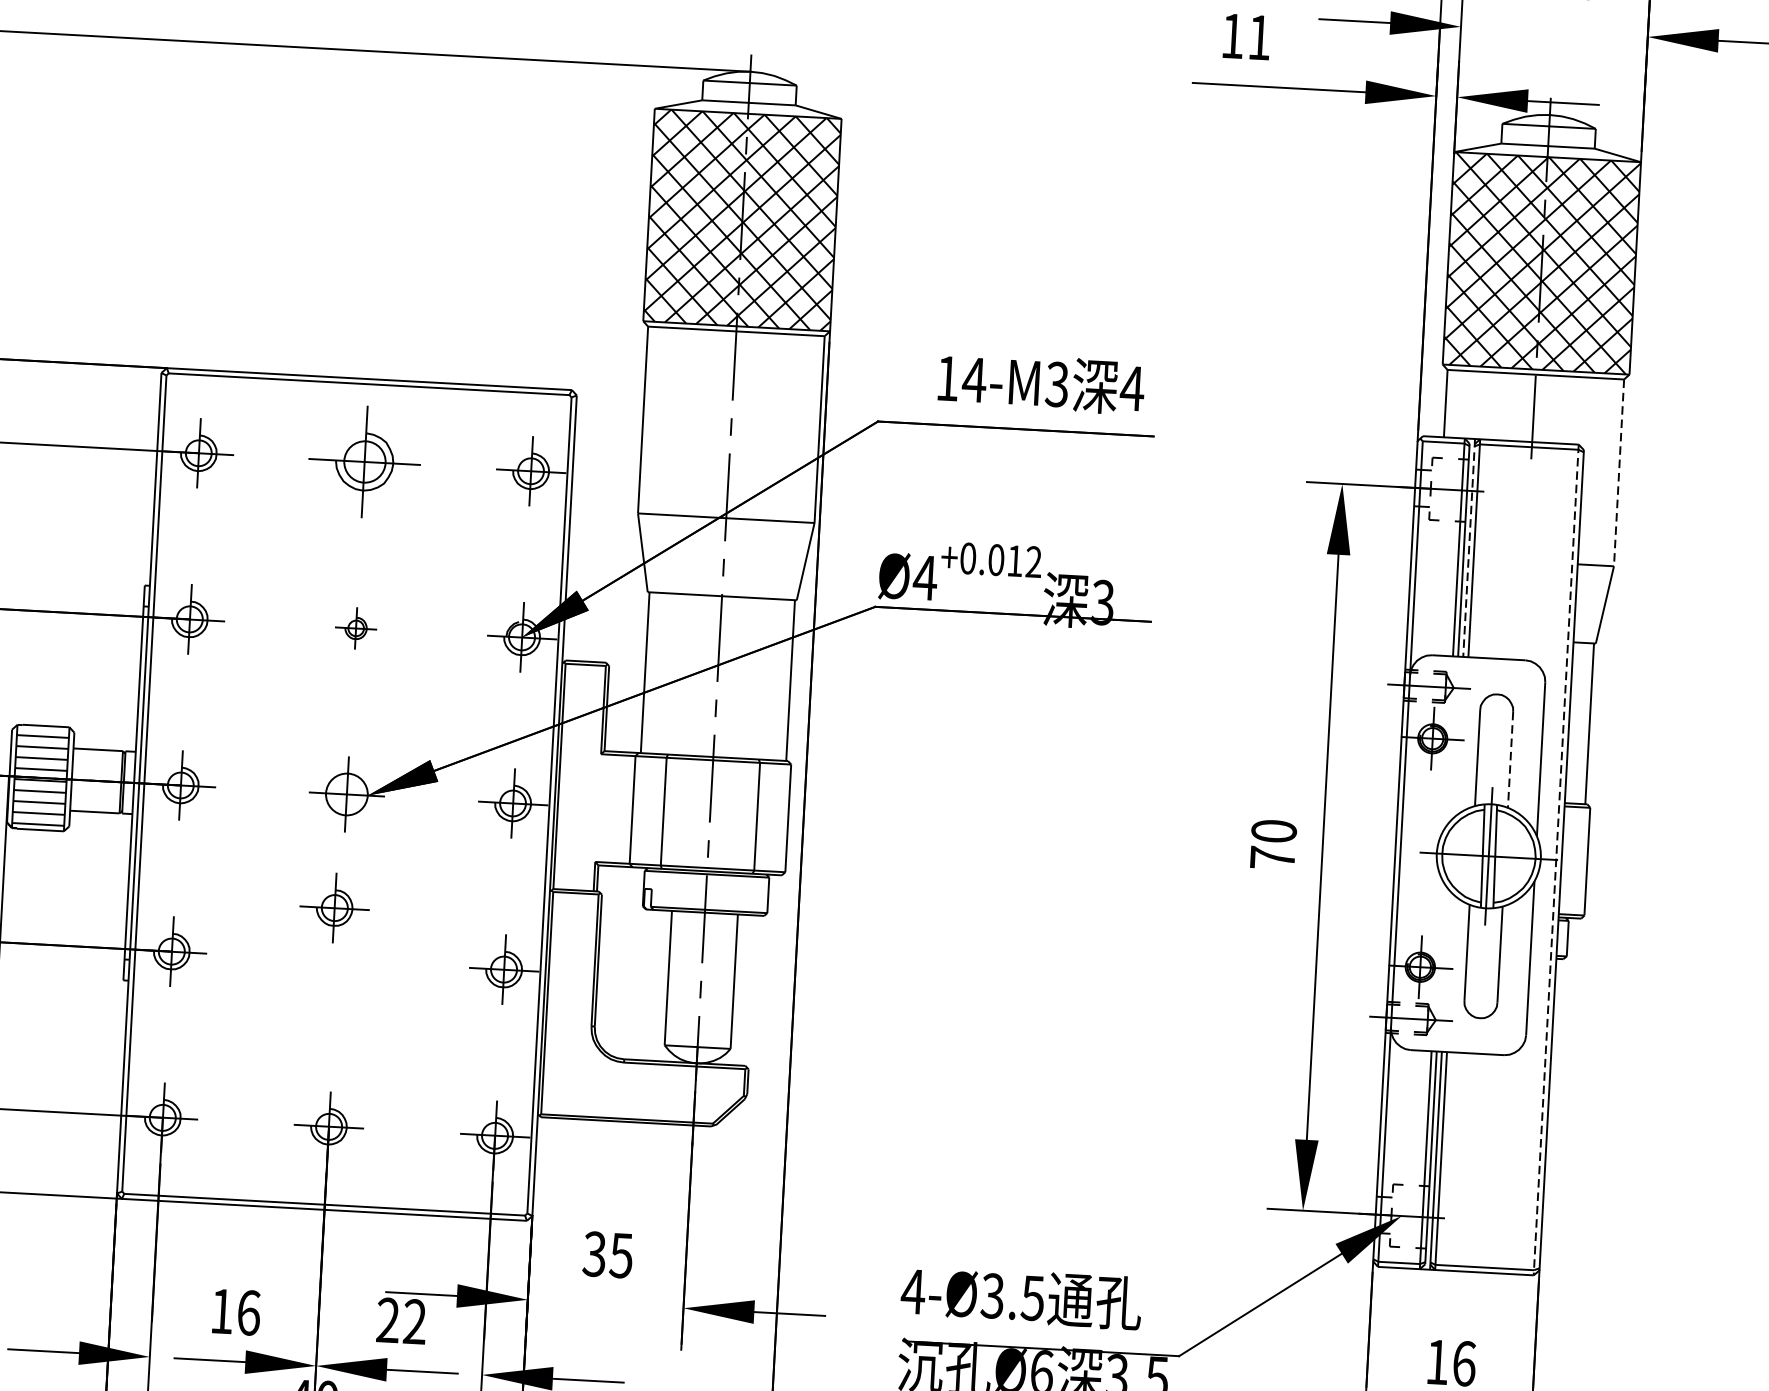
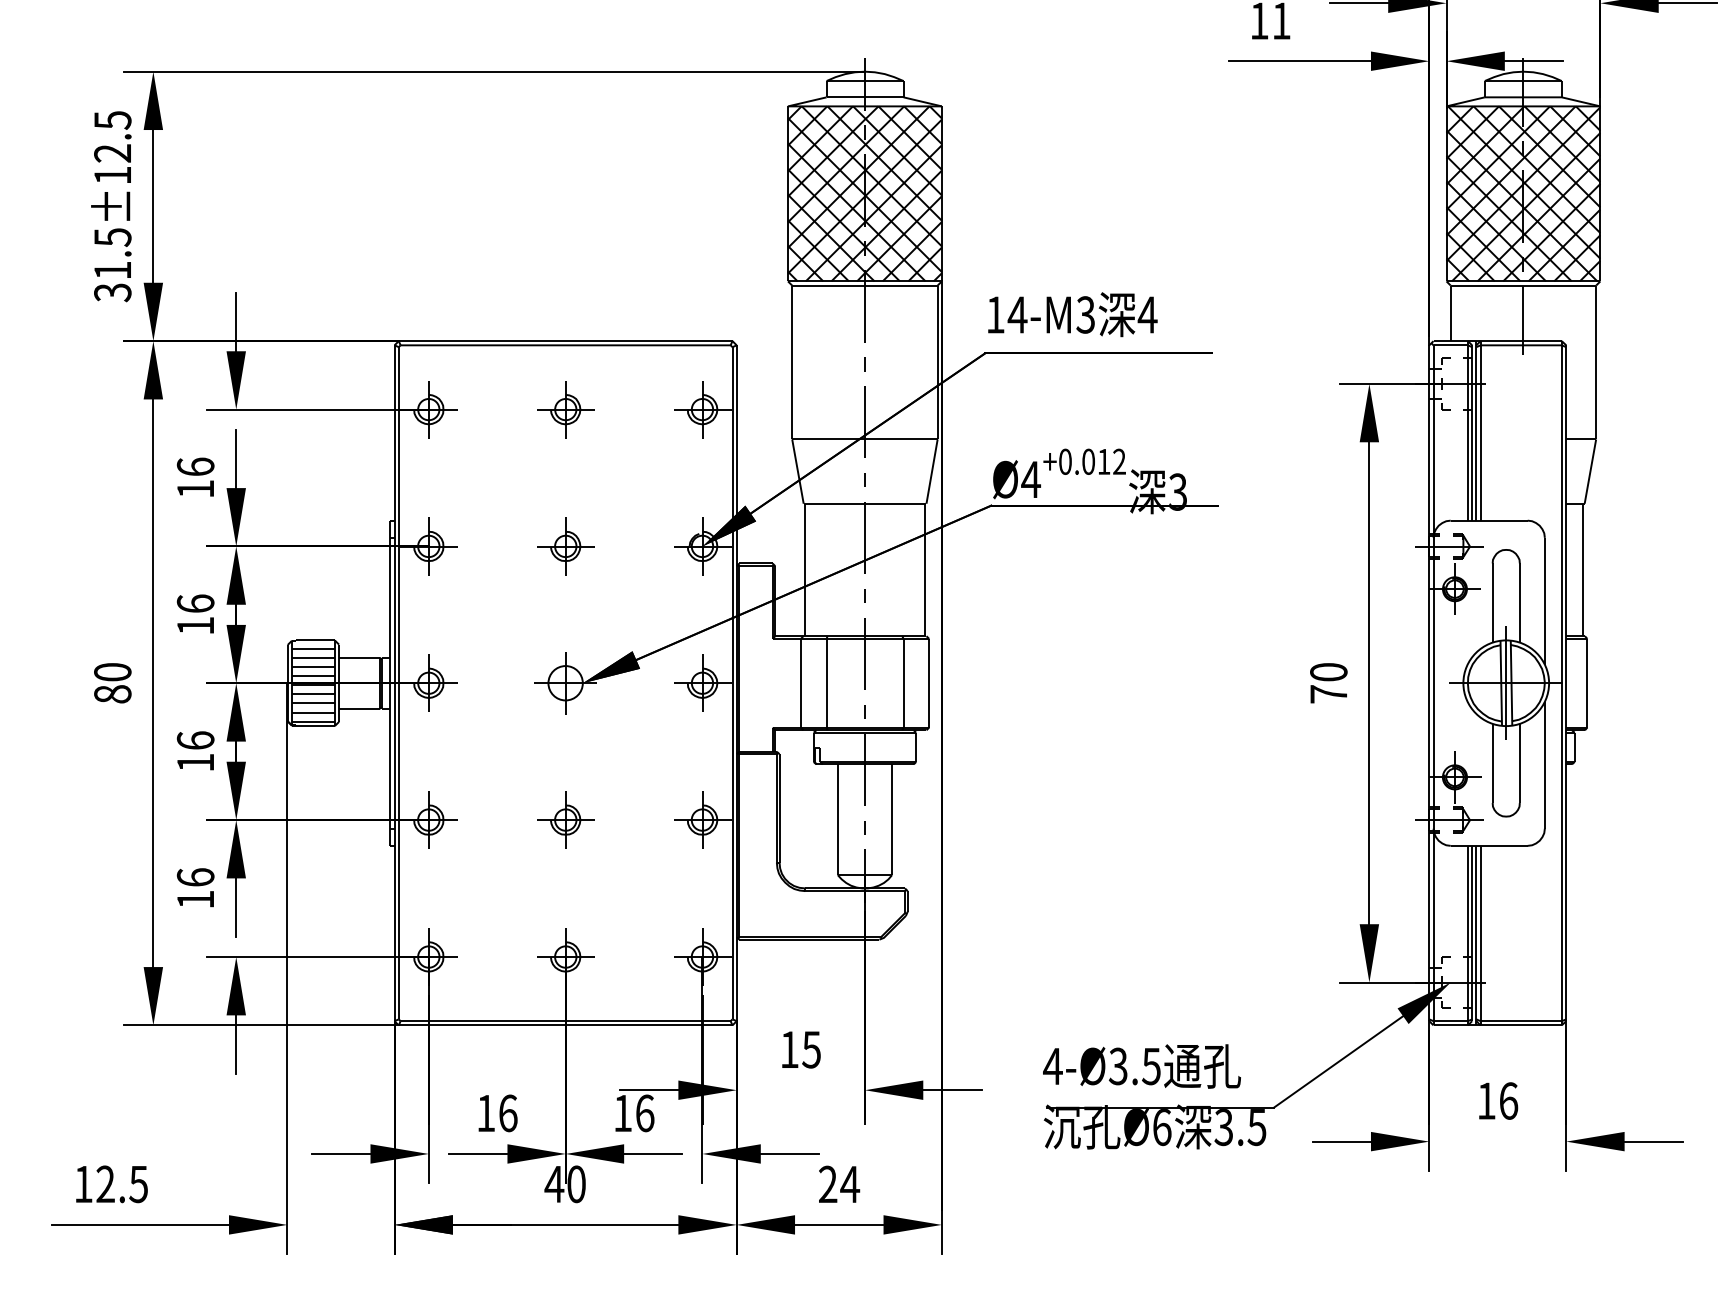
text: (1041, 383) -> (1072, 314), moved
part: (364, 462) -> (565, 409), size x0.62
line: (1619, 472) -> (1596, 362), dashed -> solid
line: (1469, 547) -> (1476, 430), dashed -> solid
part: (355, 628) -> (565, 546), size x1.67
line: (1510, 760) -> (1519, 603), dashed -> solid
line: (1555, 860) -> (1561, 683), dashed -> solid
part: (334, 907) -> (565, 819), moved
text: (594, 1253) -> (789, 1049), 35 -> 15
text: (401, 1321) -> (633, 1113), 22 -> 16

